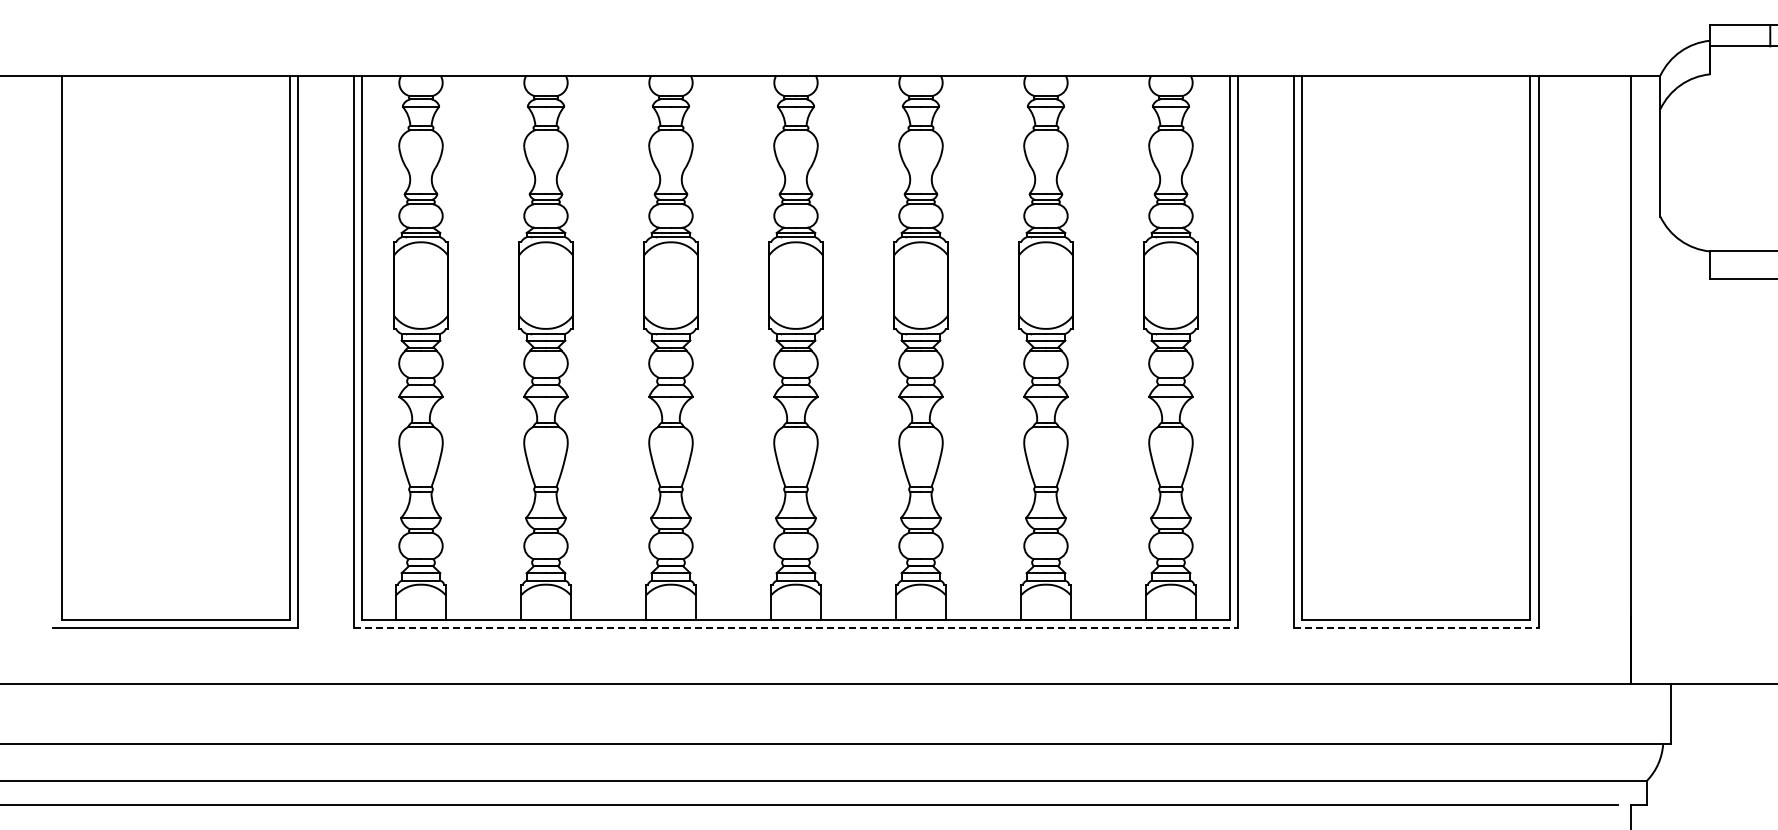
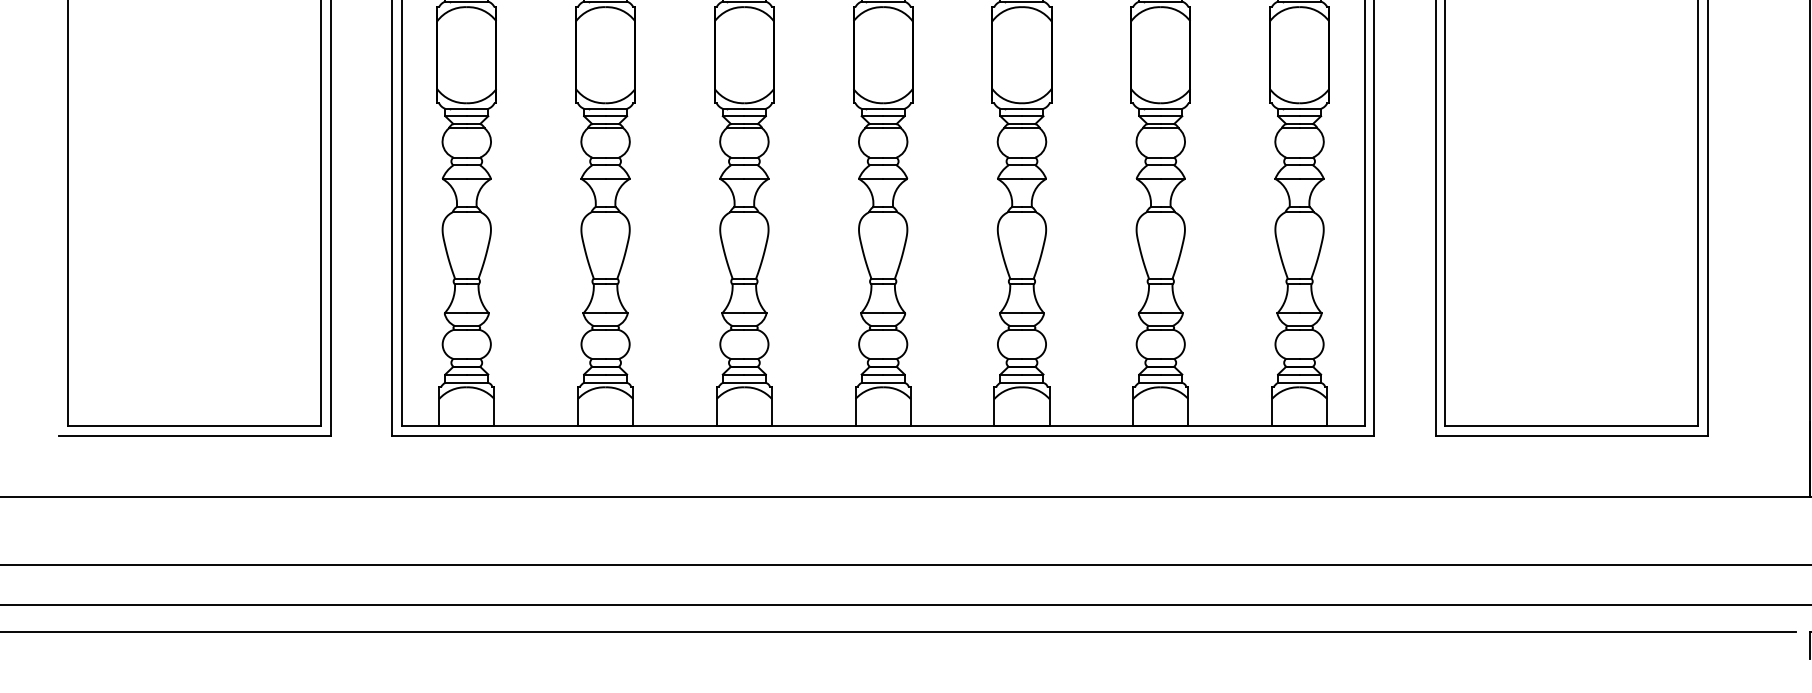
line: (795, 628) -> (882, 435), dashed -> solid
line: (1416, 628) -> (1572, 435), dashed -> solid

